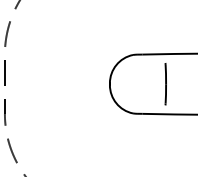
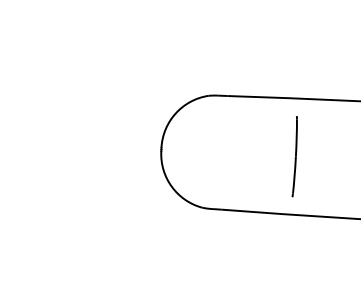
line: (165, 84) -> (294, 157), moved

